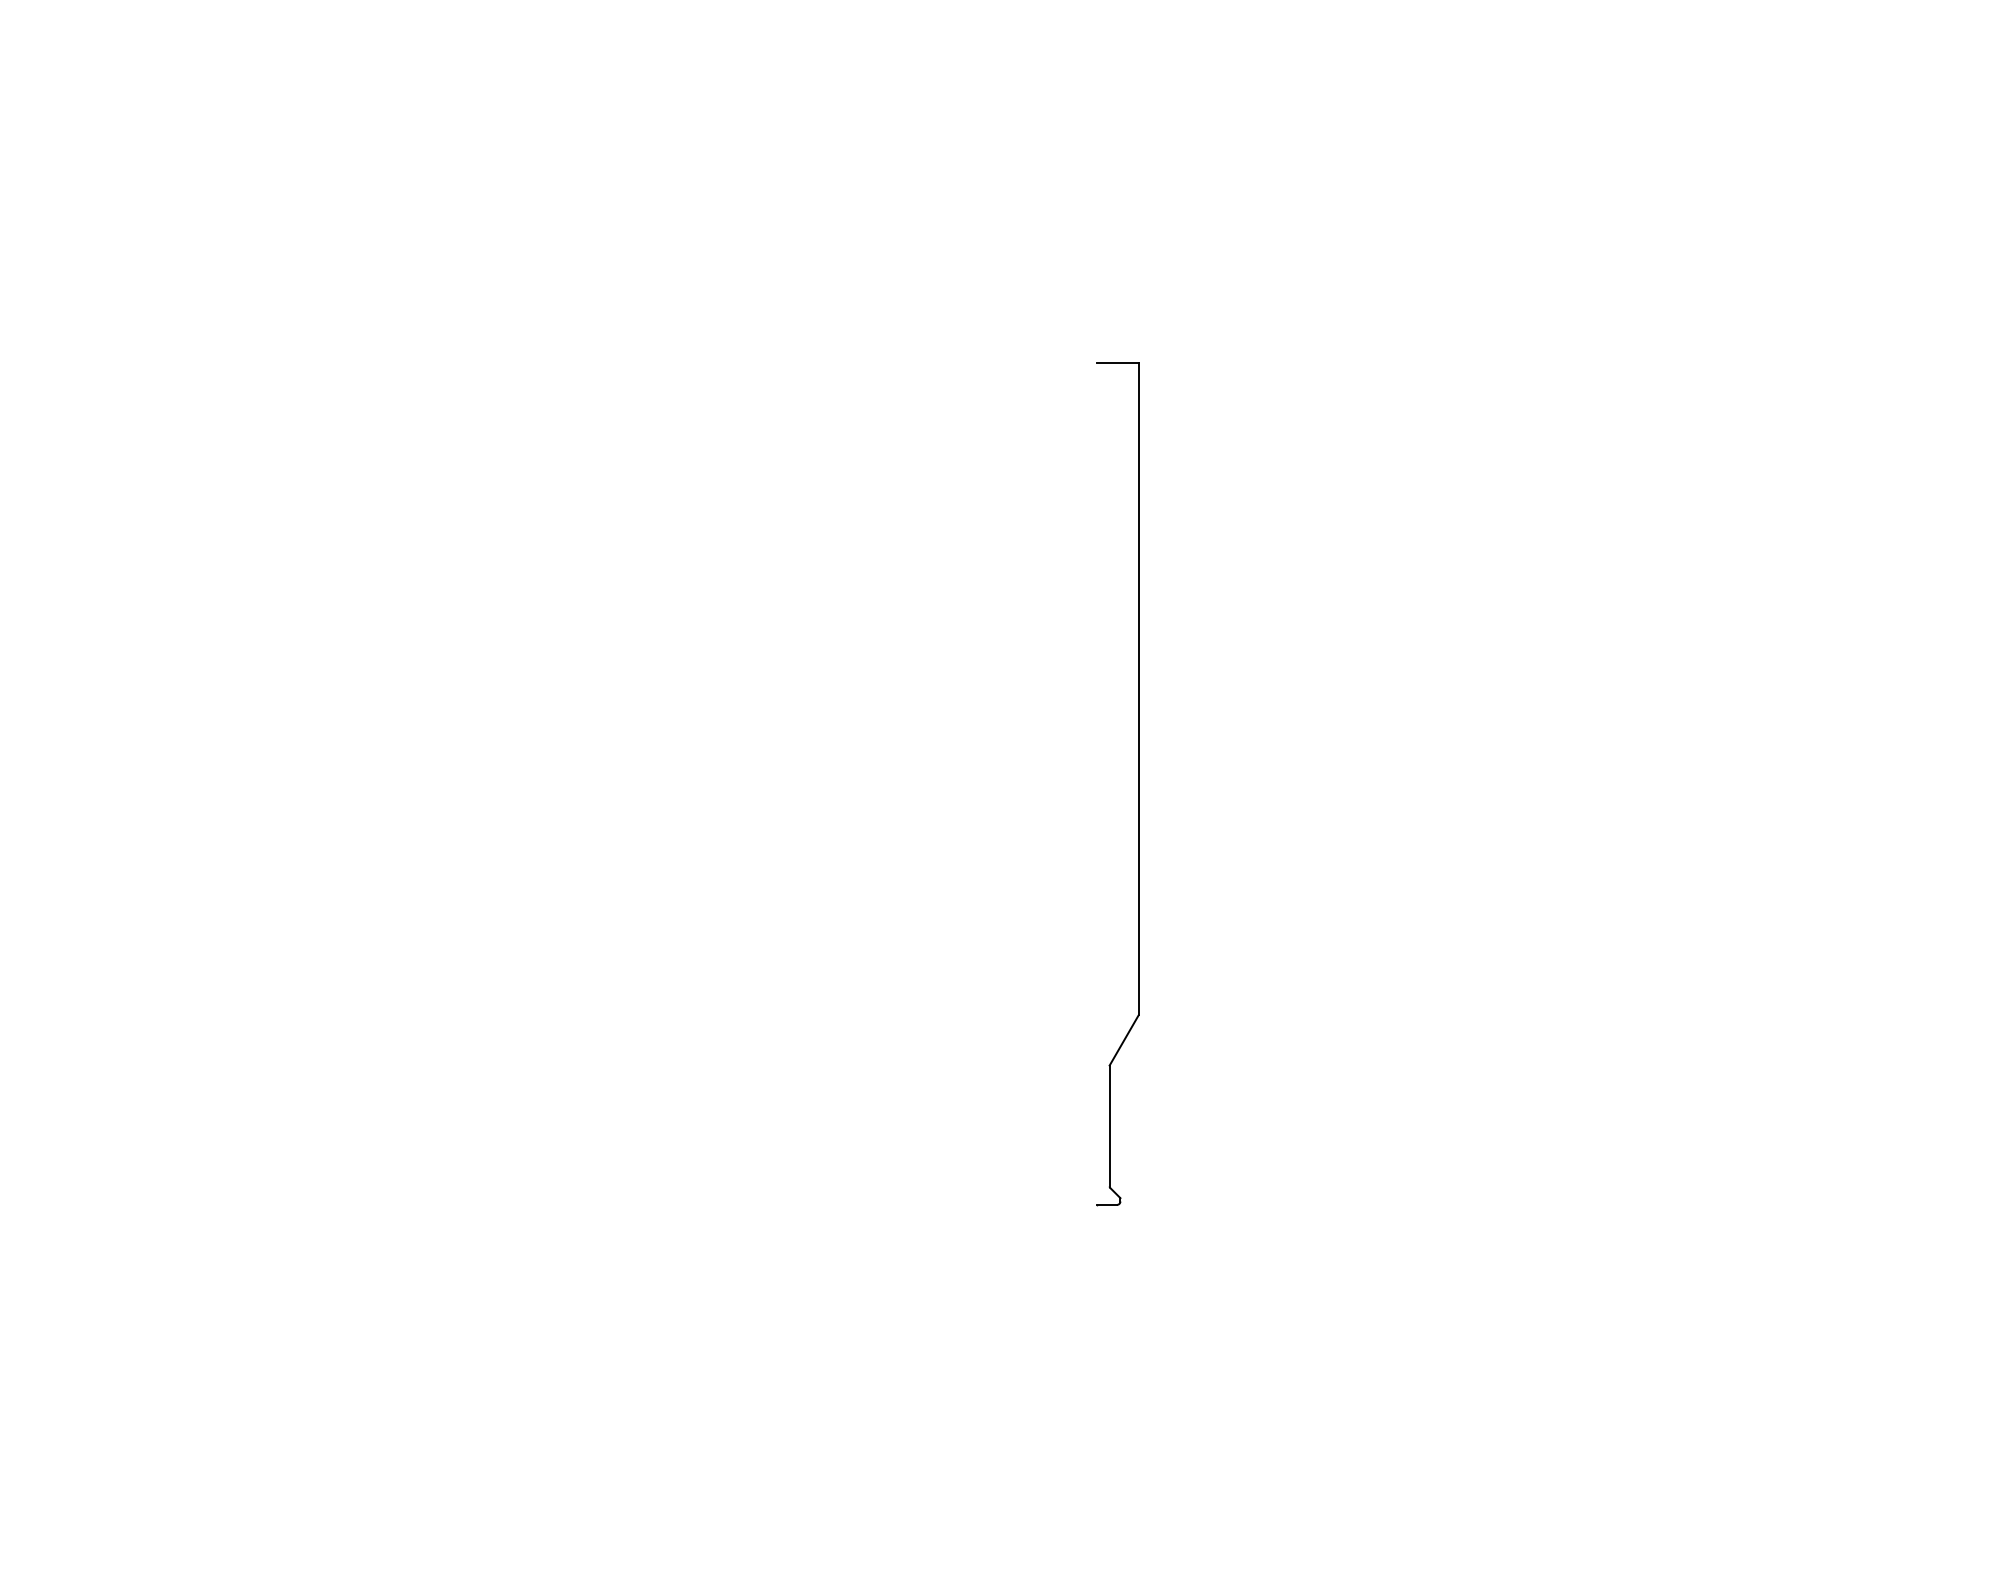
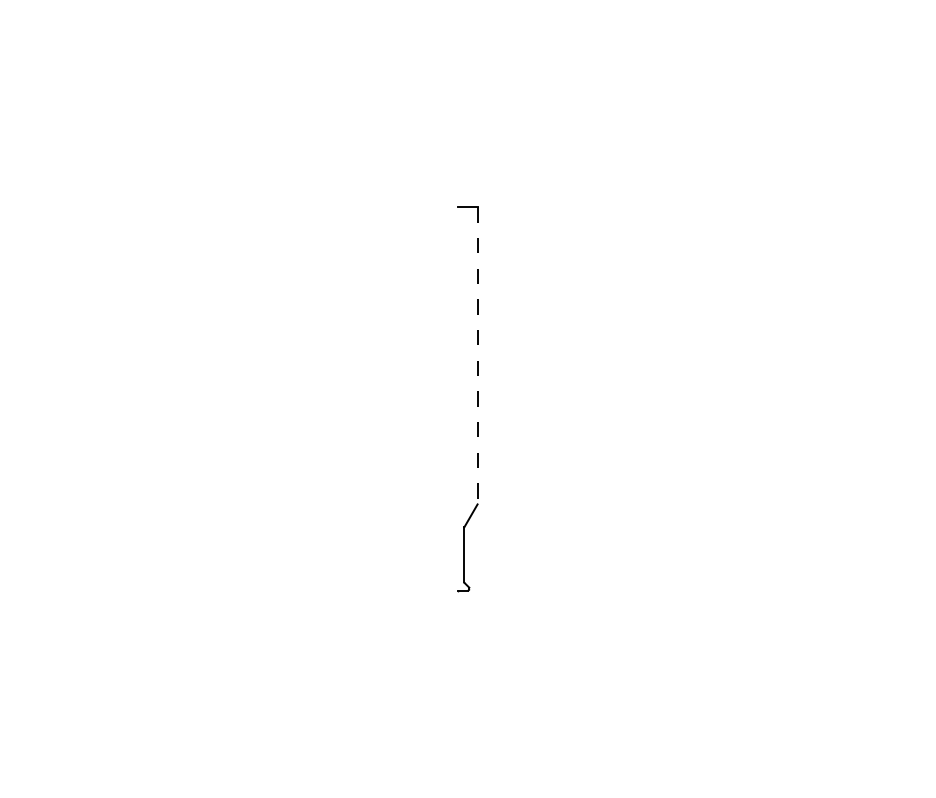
line: (1138, 688) -> (477, 355), solid -> dashed

